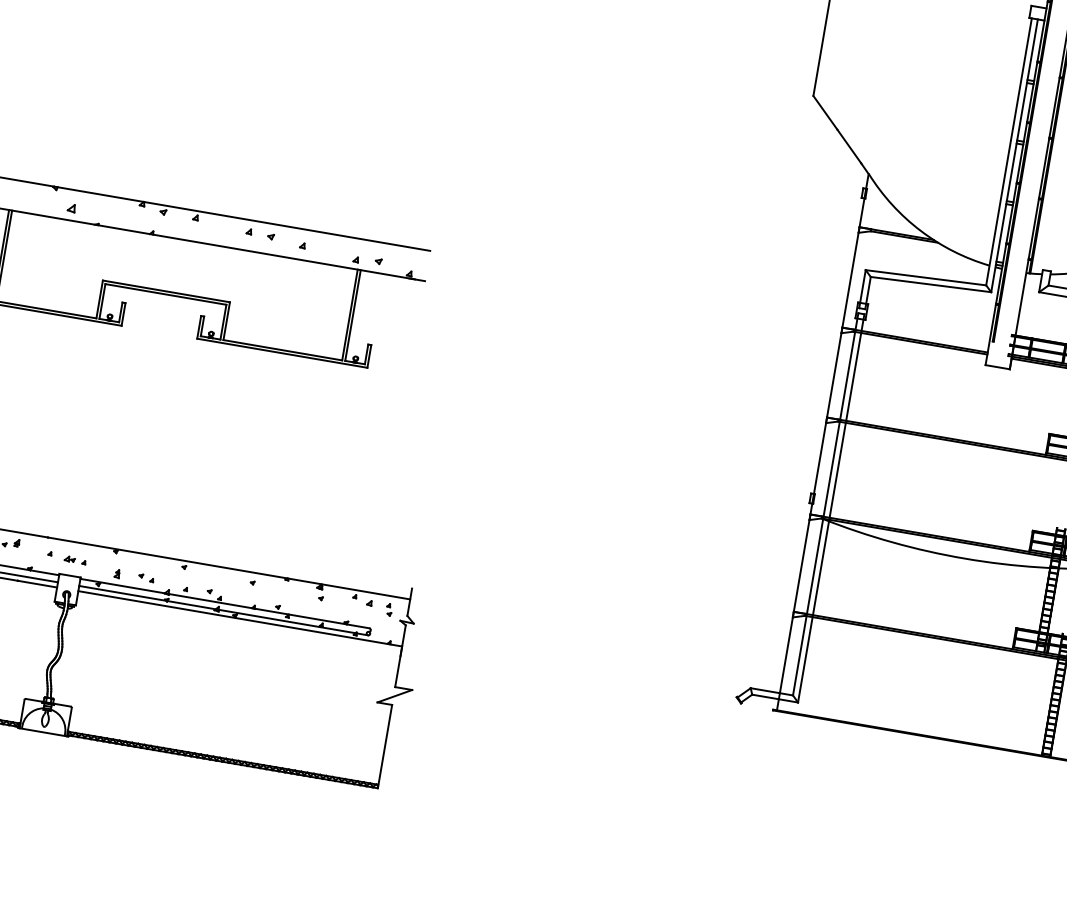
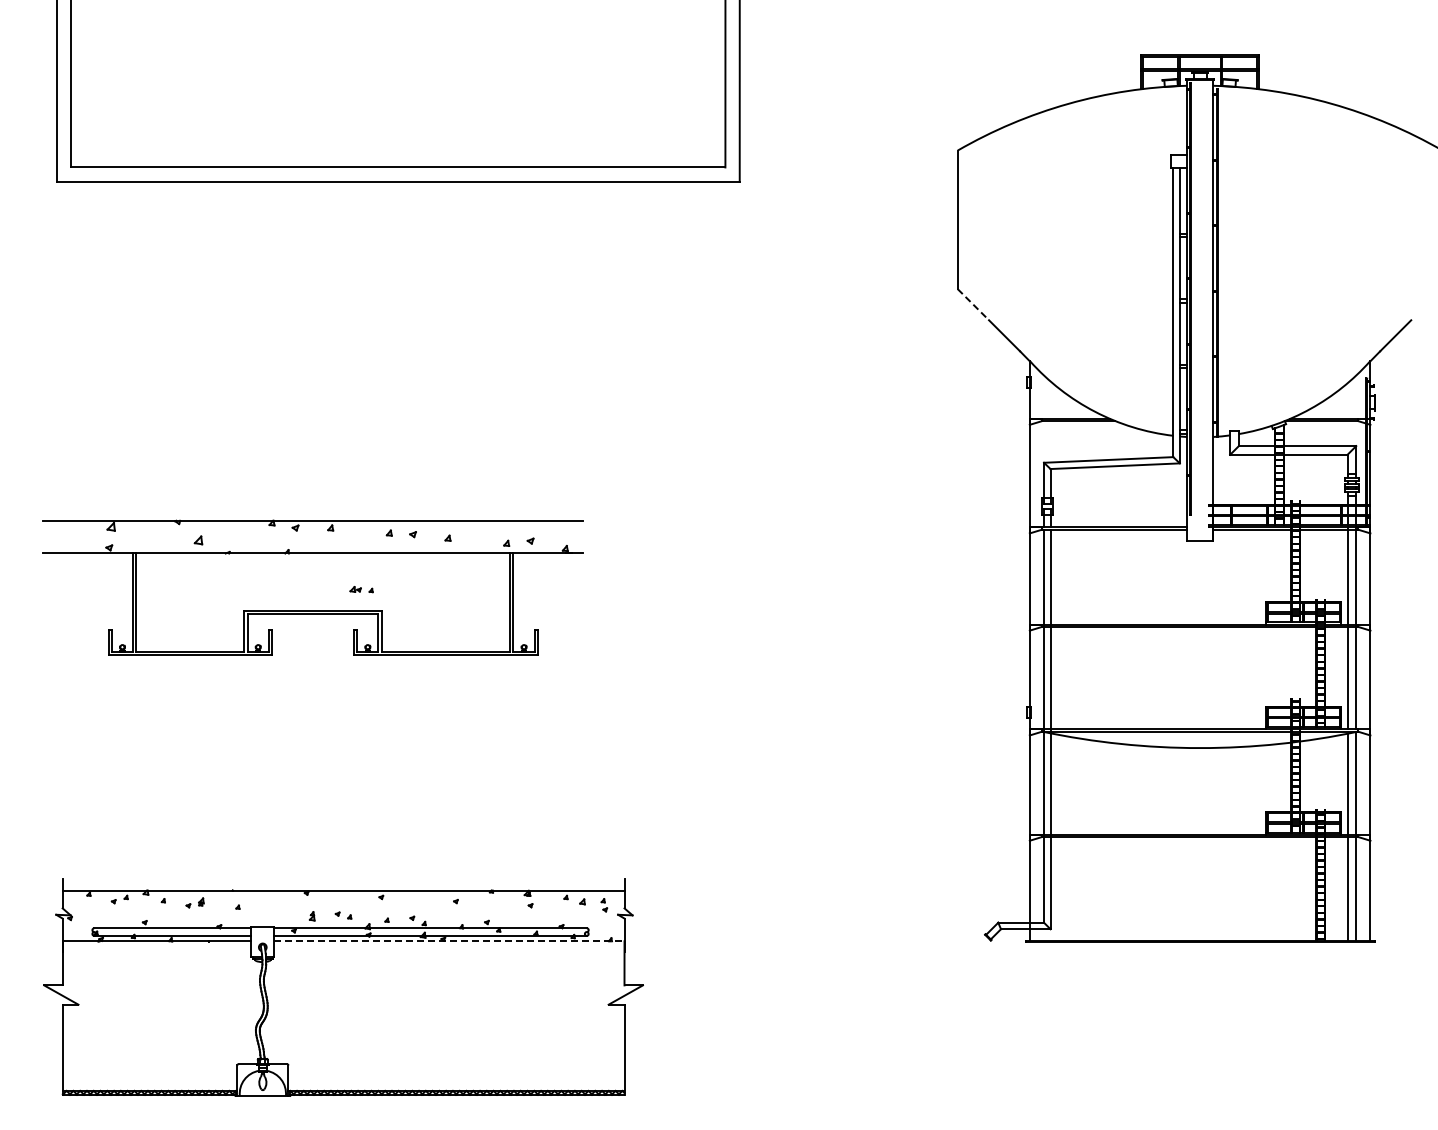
line: (825, 113) -> (973, 305), solid -> dashed
part: (75, 560) -> (361, 589), moved
line: (240, 618) -> (449, 941), solid -> dashed

